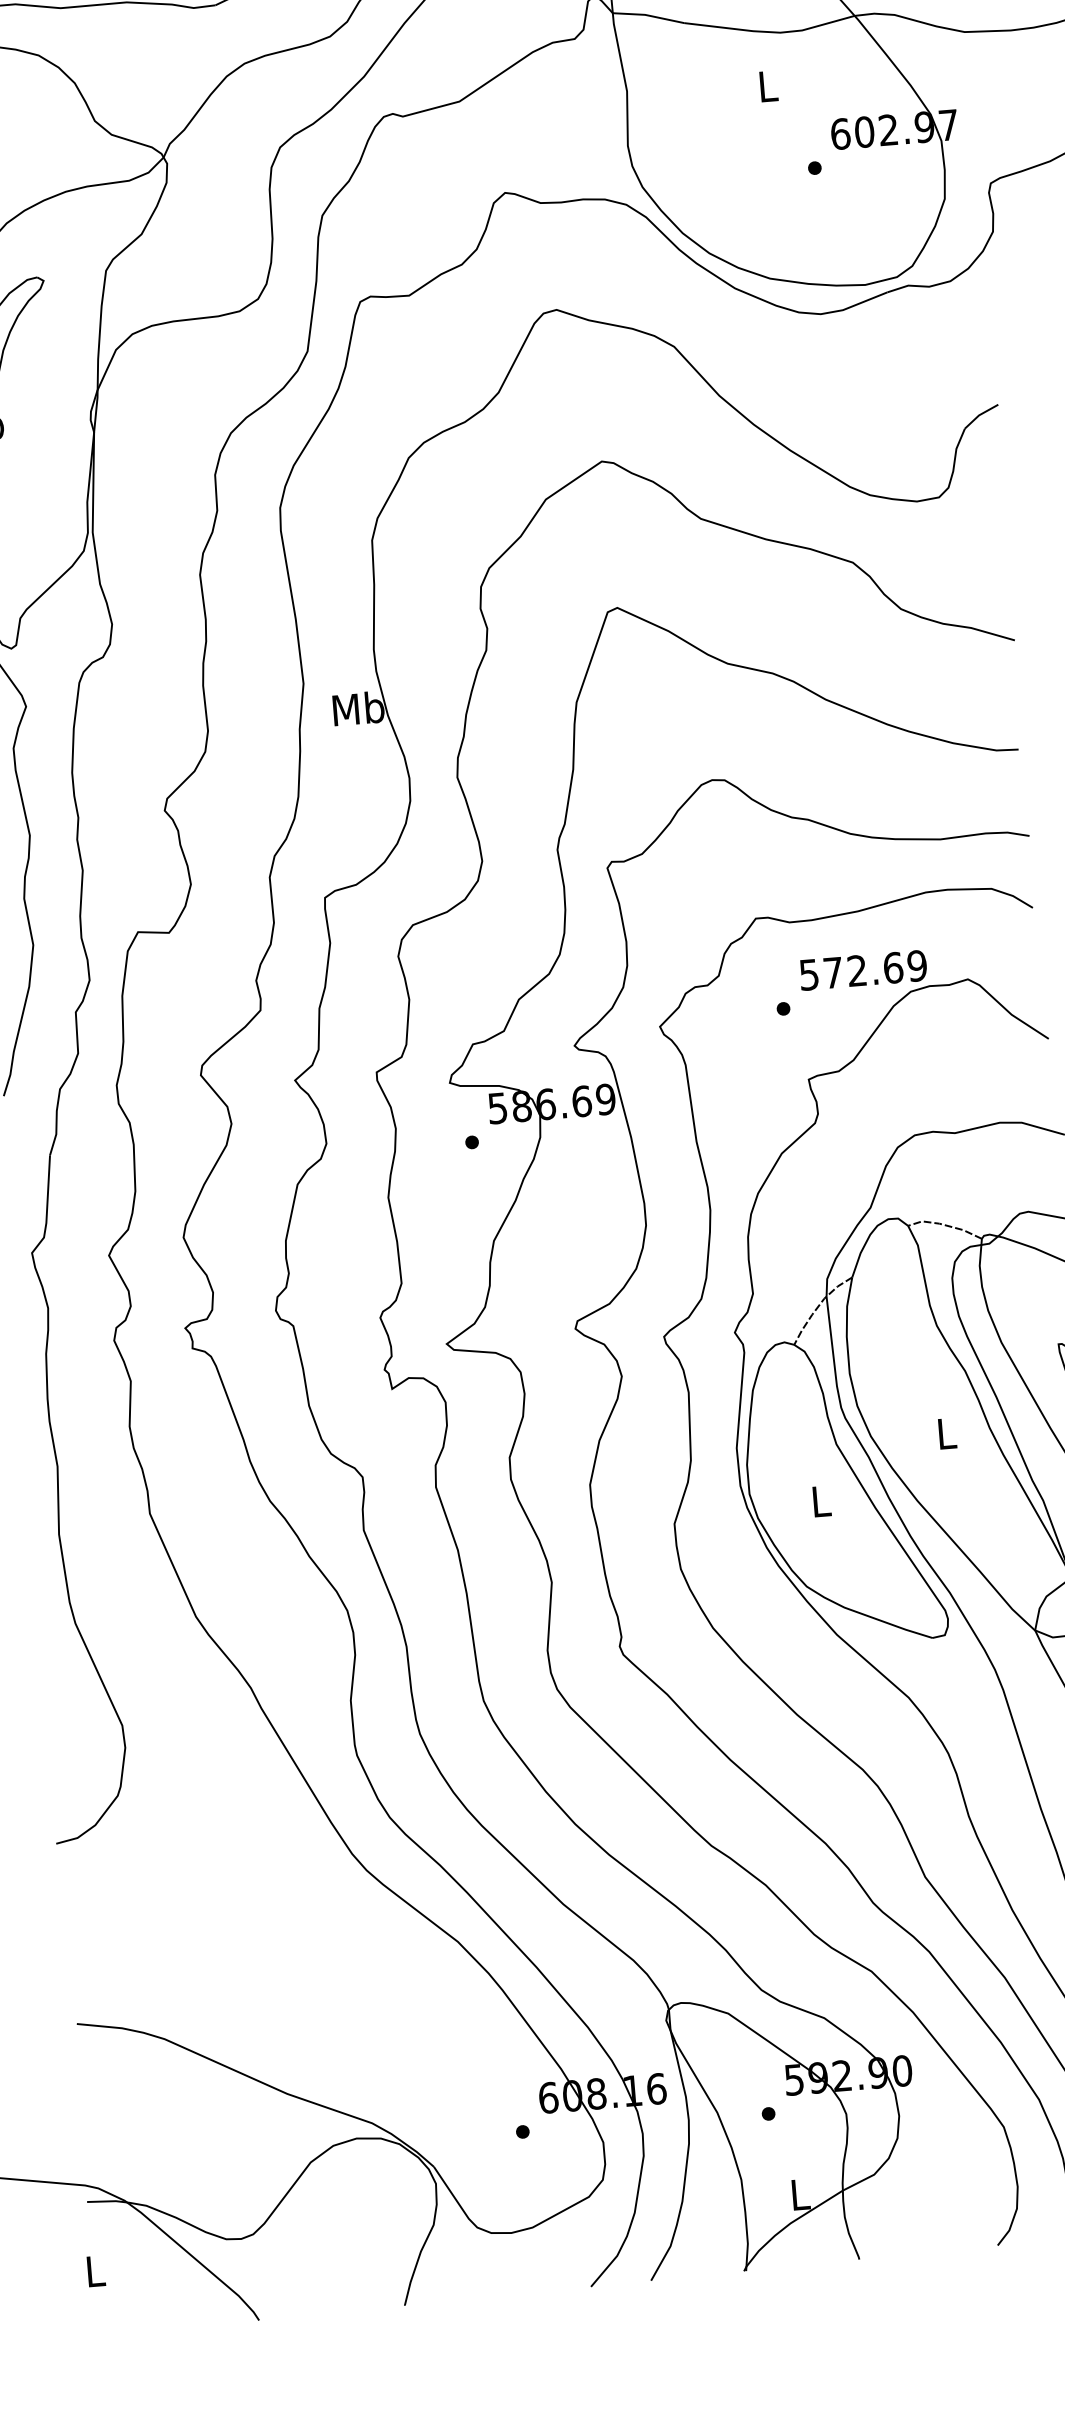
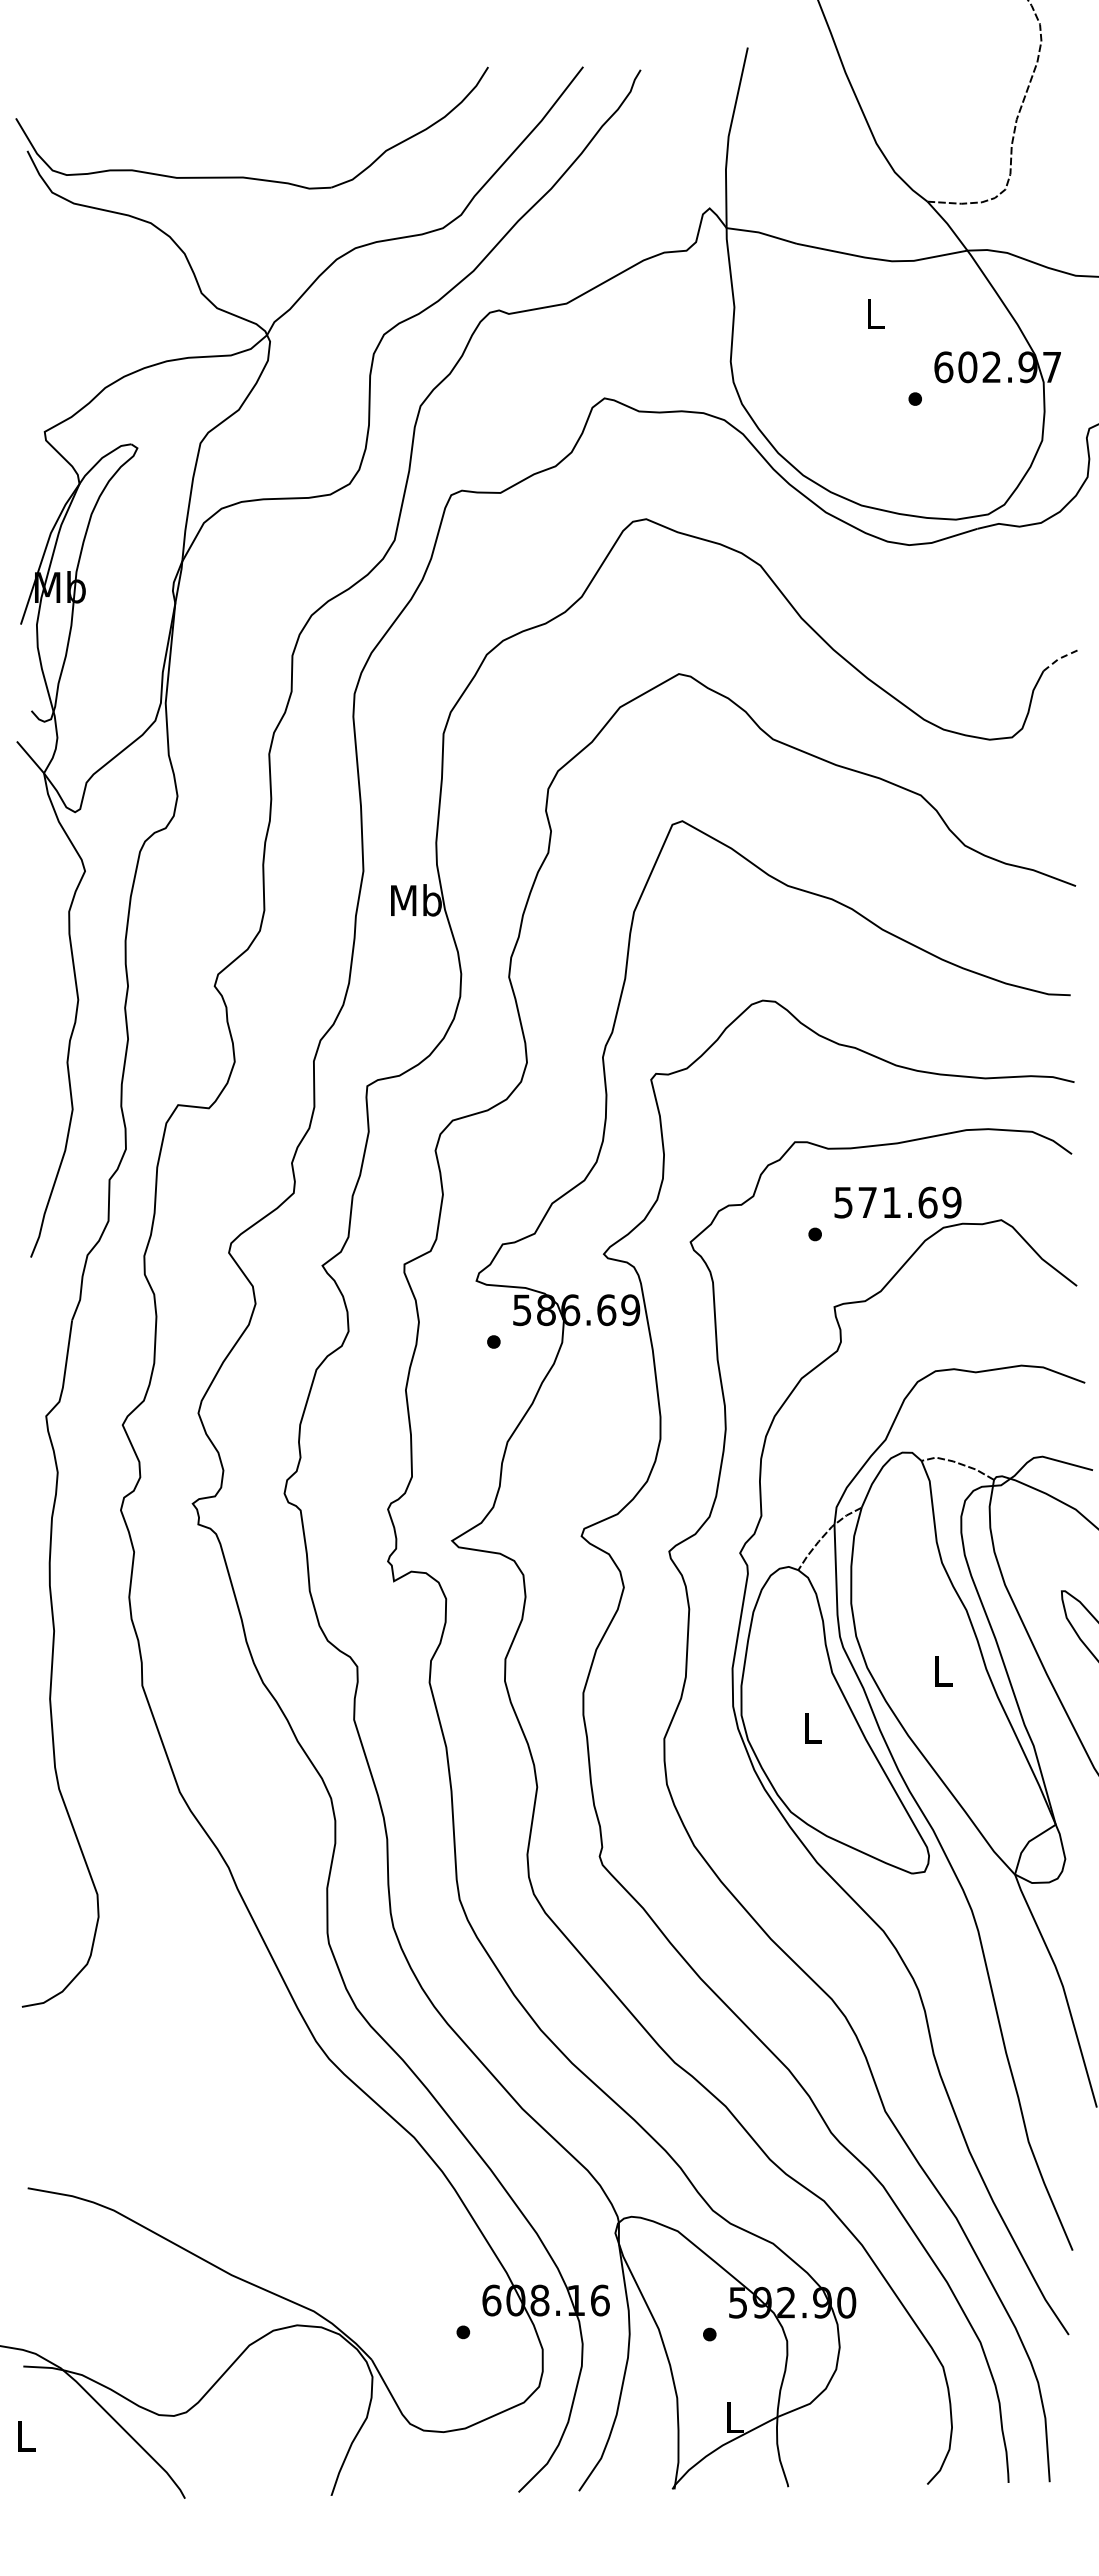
line: (979, 414) -> (1059, 658), solid -> dashed
text: (856, 969) -> (891, 1201), 572.69 -> 571.69

